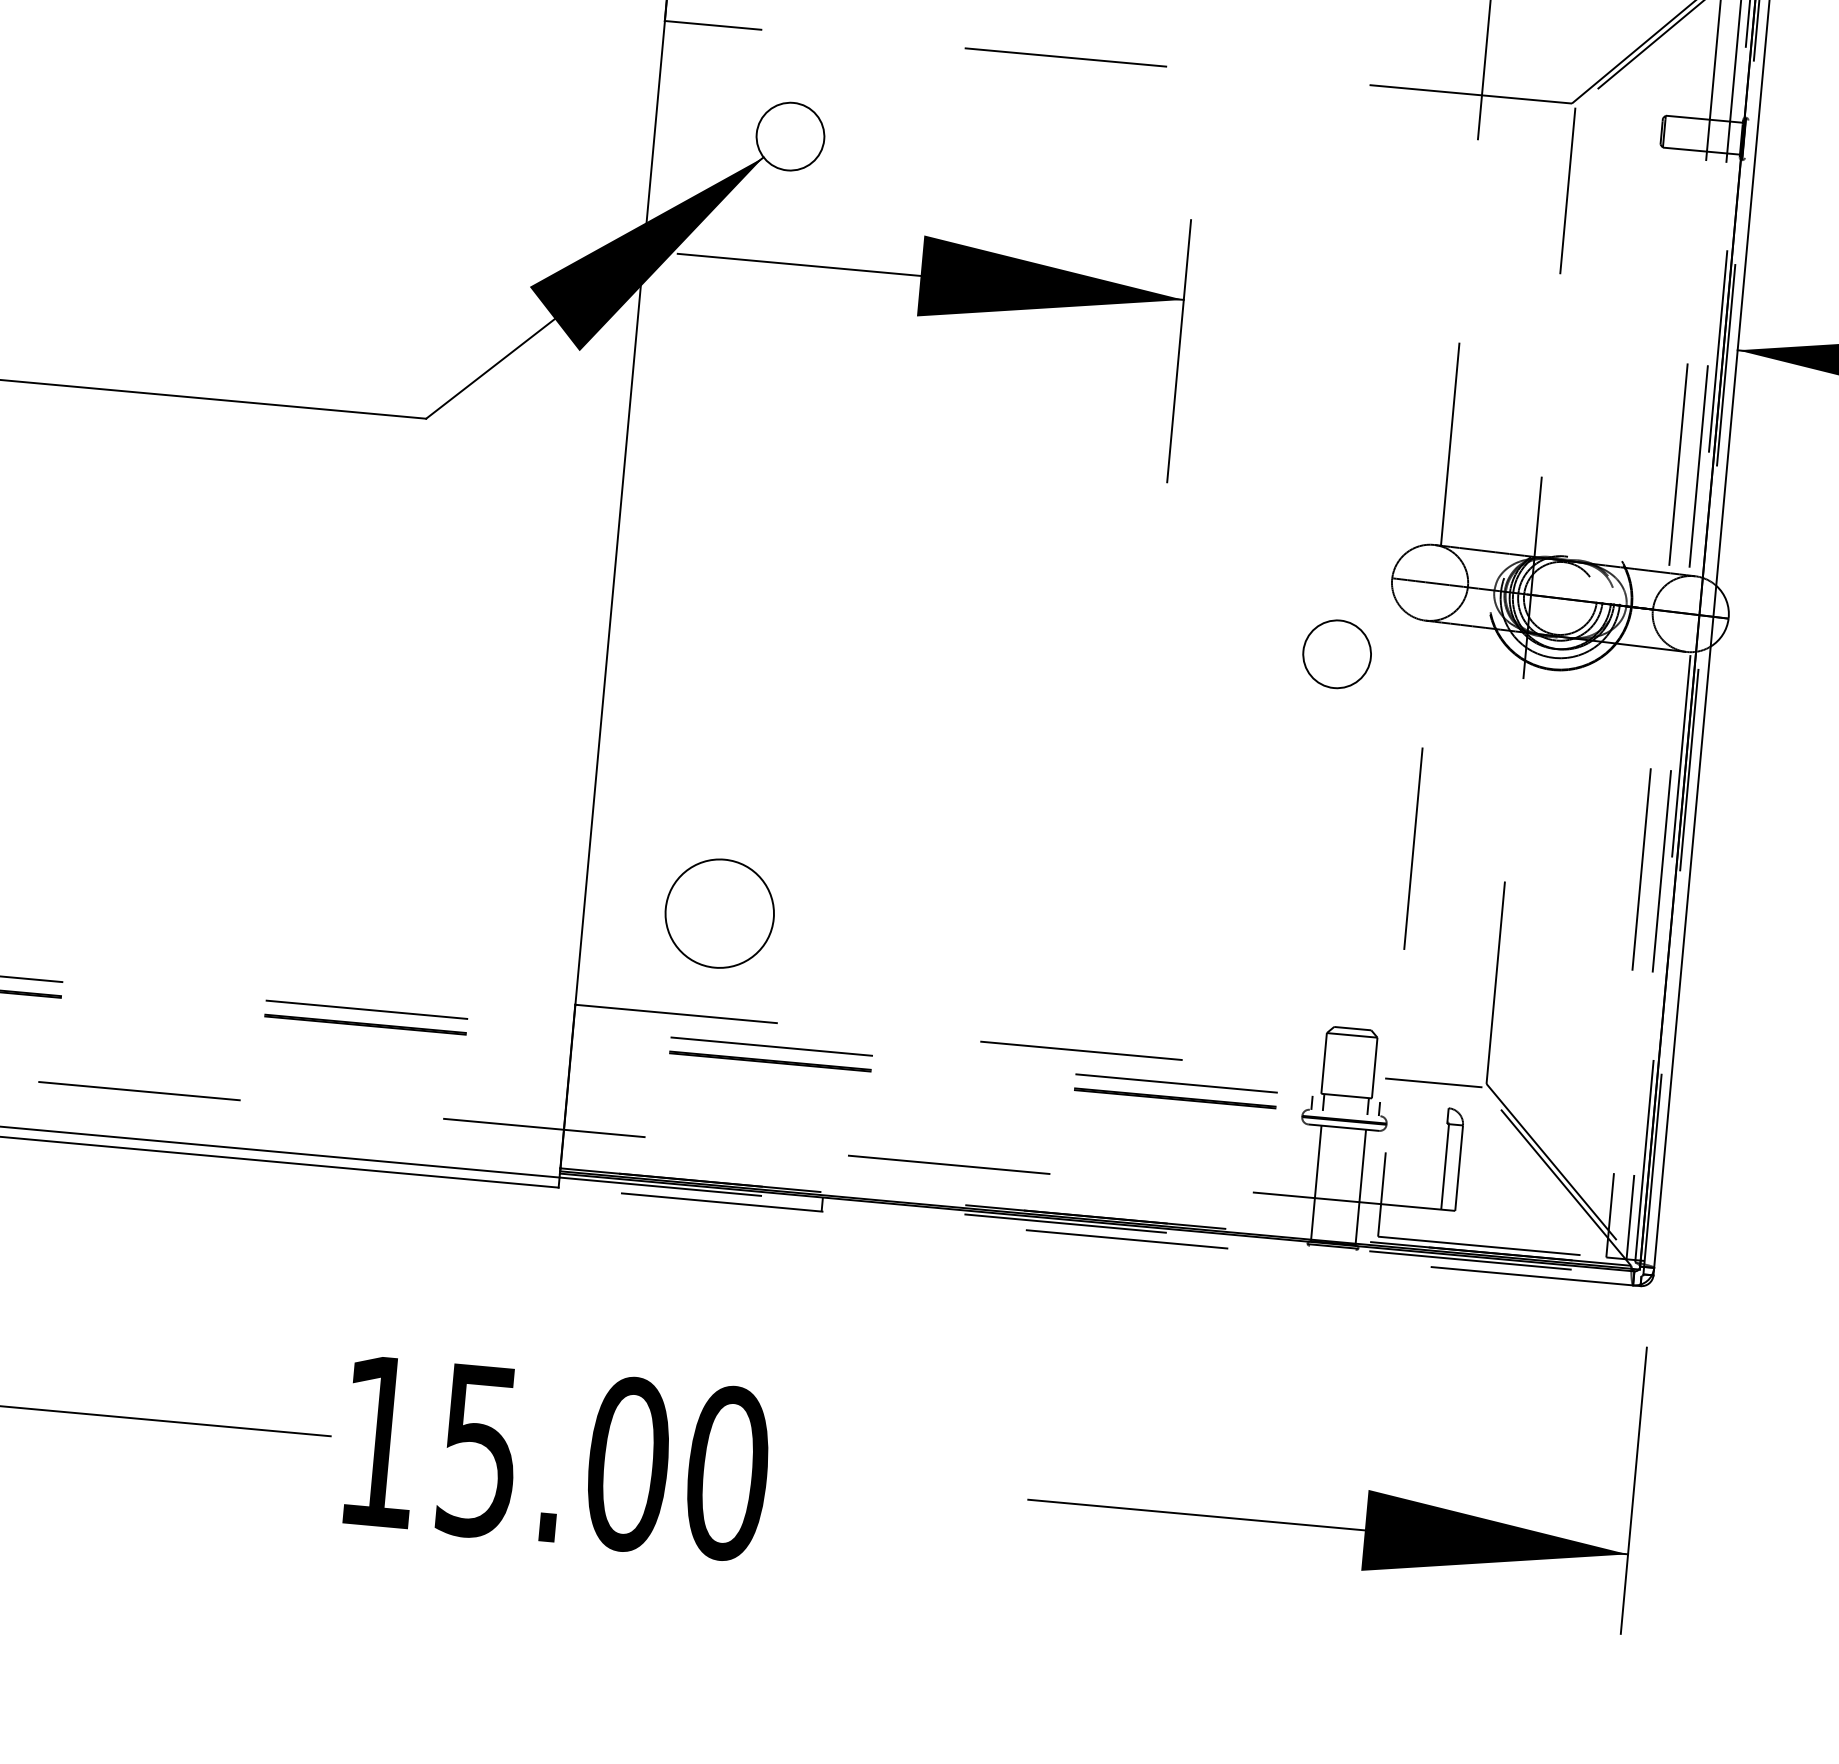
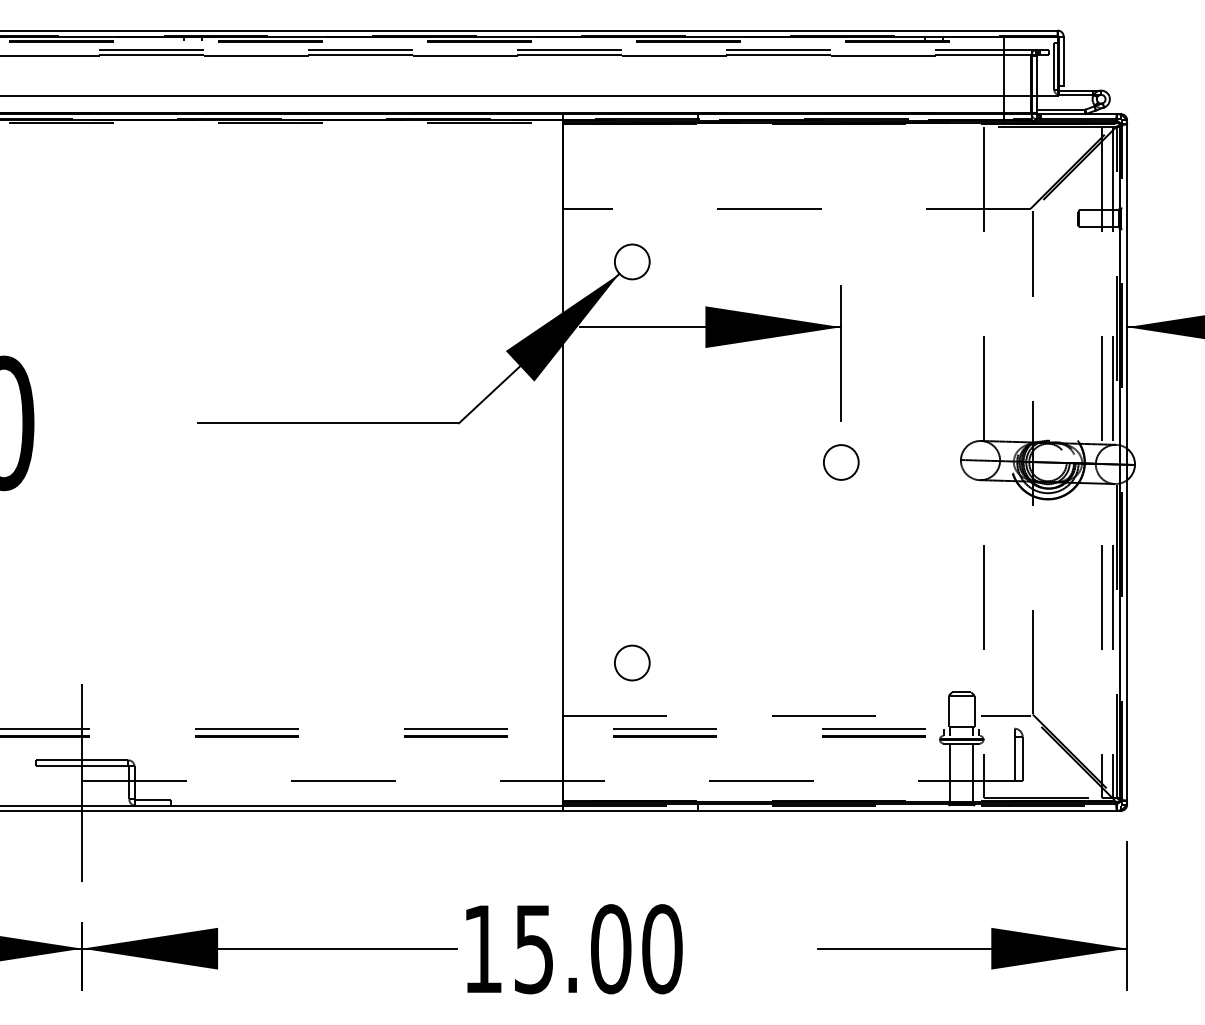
circle: (1337, 654) -> (841, 462), moved
circle: (718, 912) -> (631, 662), size x0.62
line: (1095, 1235) -> (839, 810), dashed -> solid

